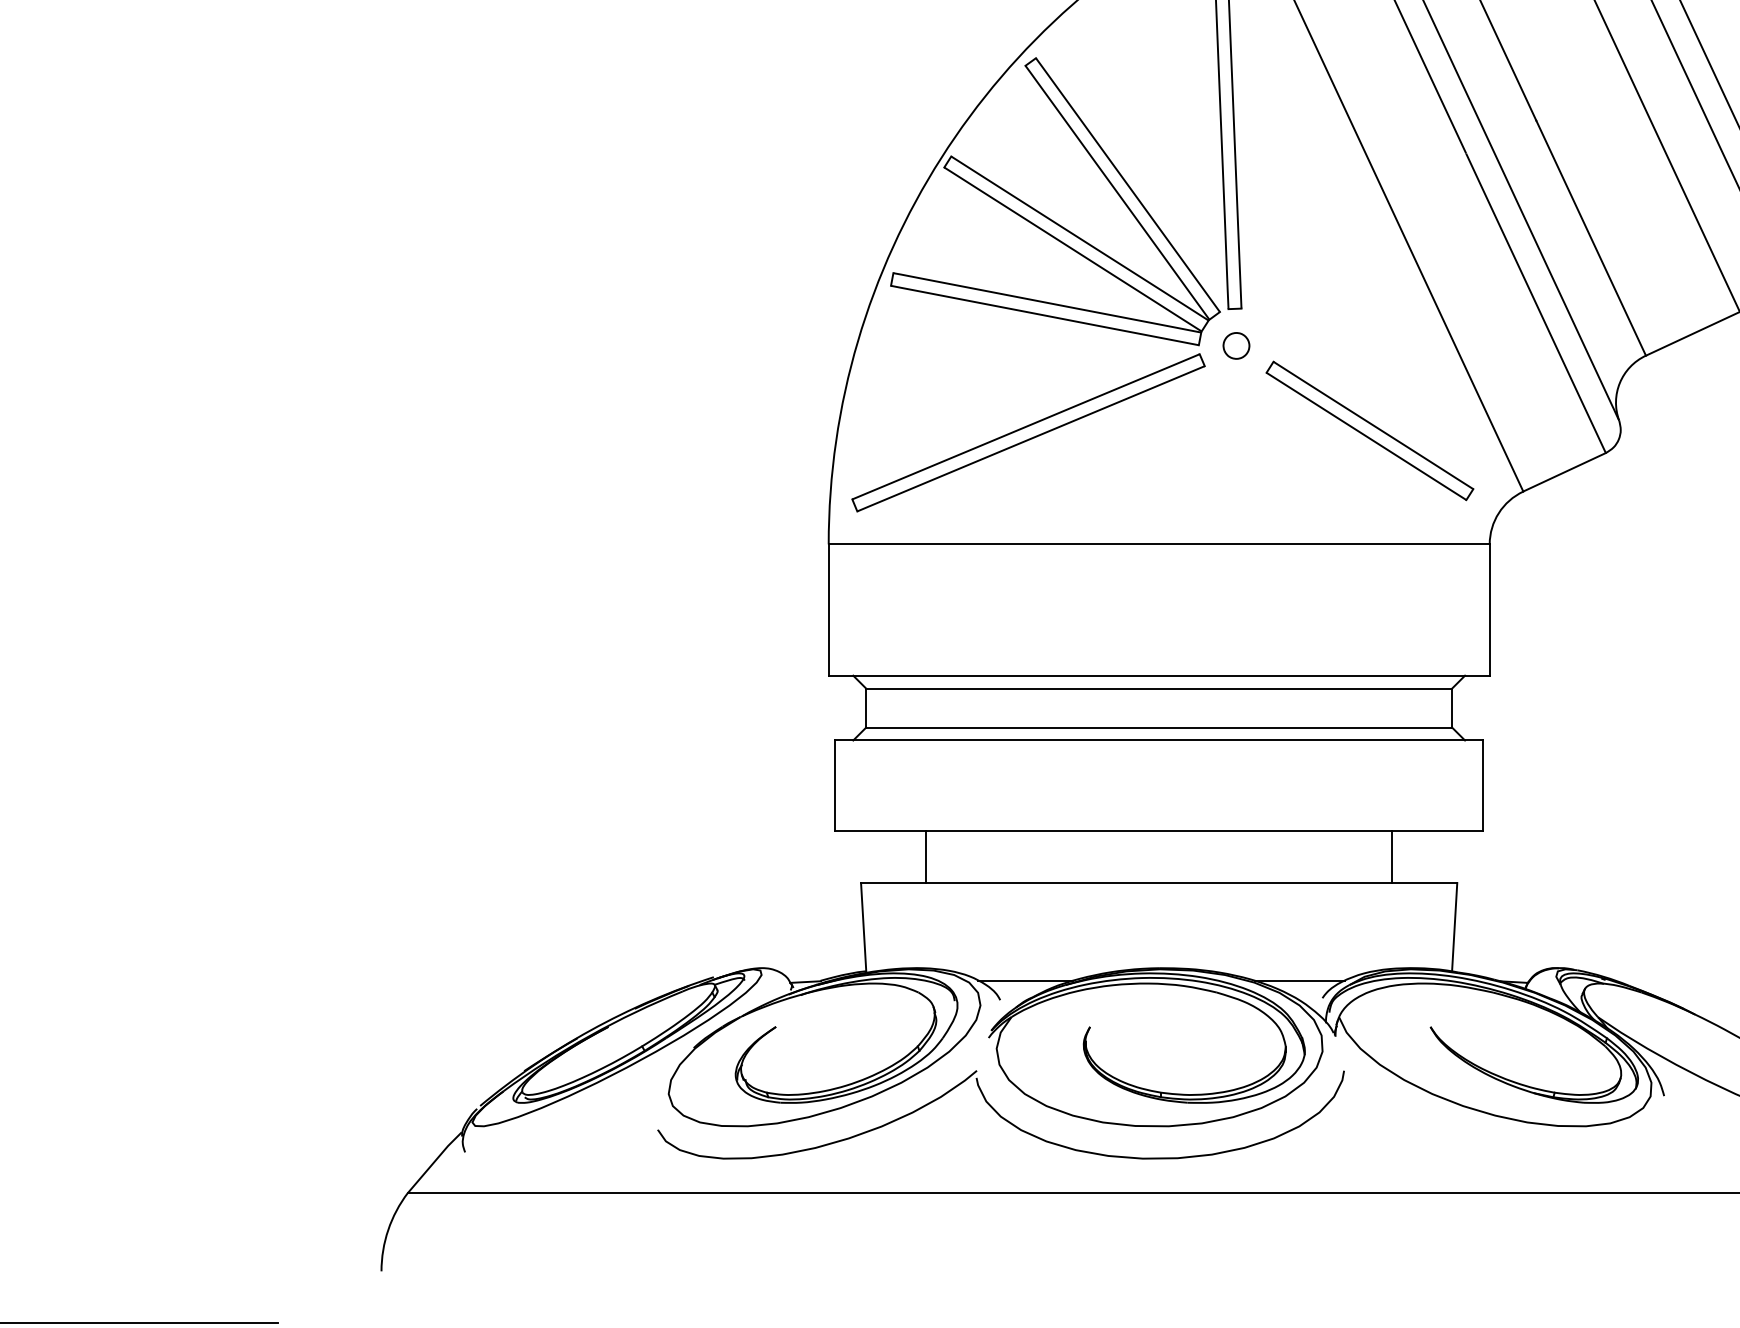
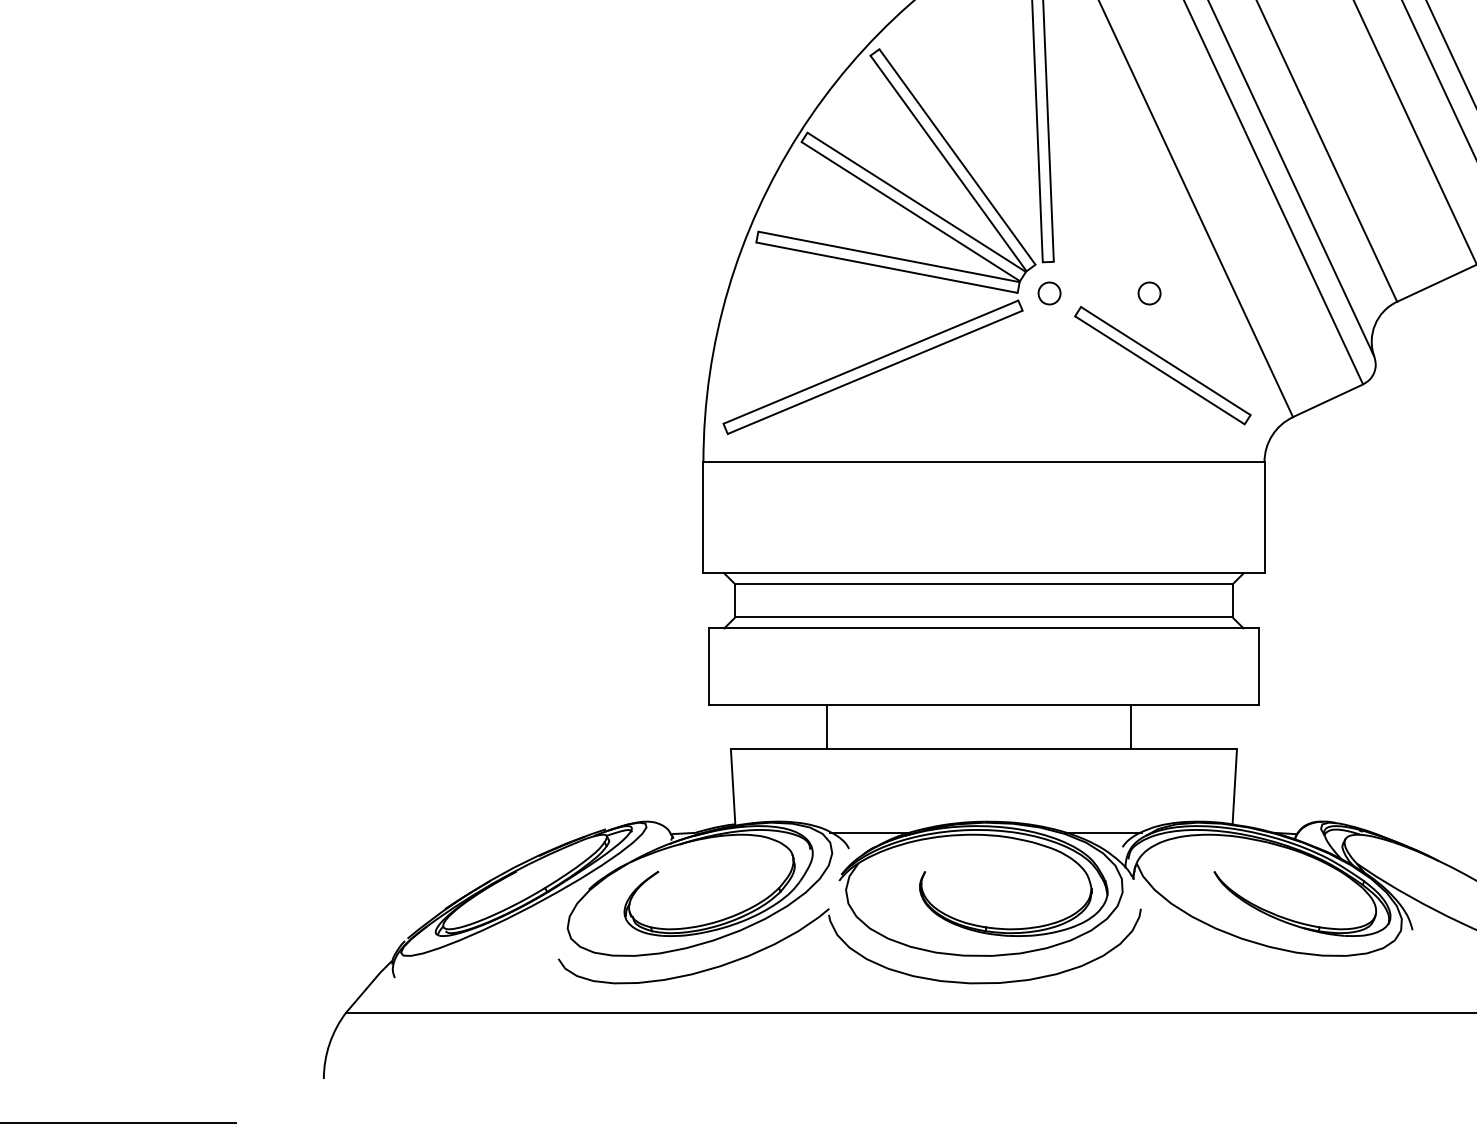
part: (1354, 345) -> (1149, 293), added
line: (925, 857) -> (826, 727), moved
line: (1391, 857) -> (1130, 727), moved

